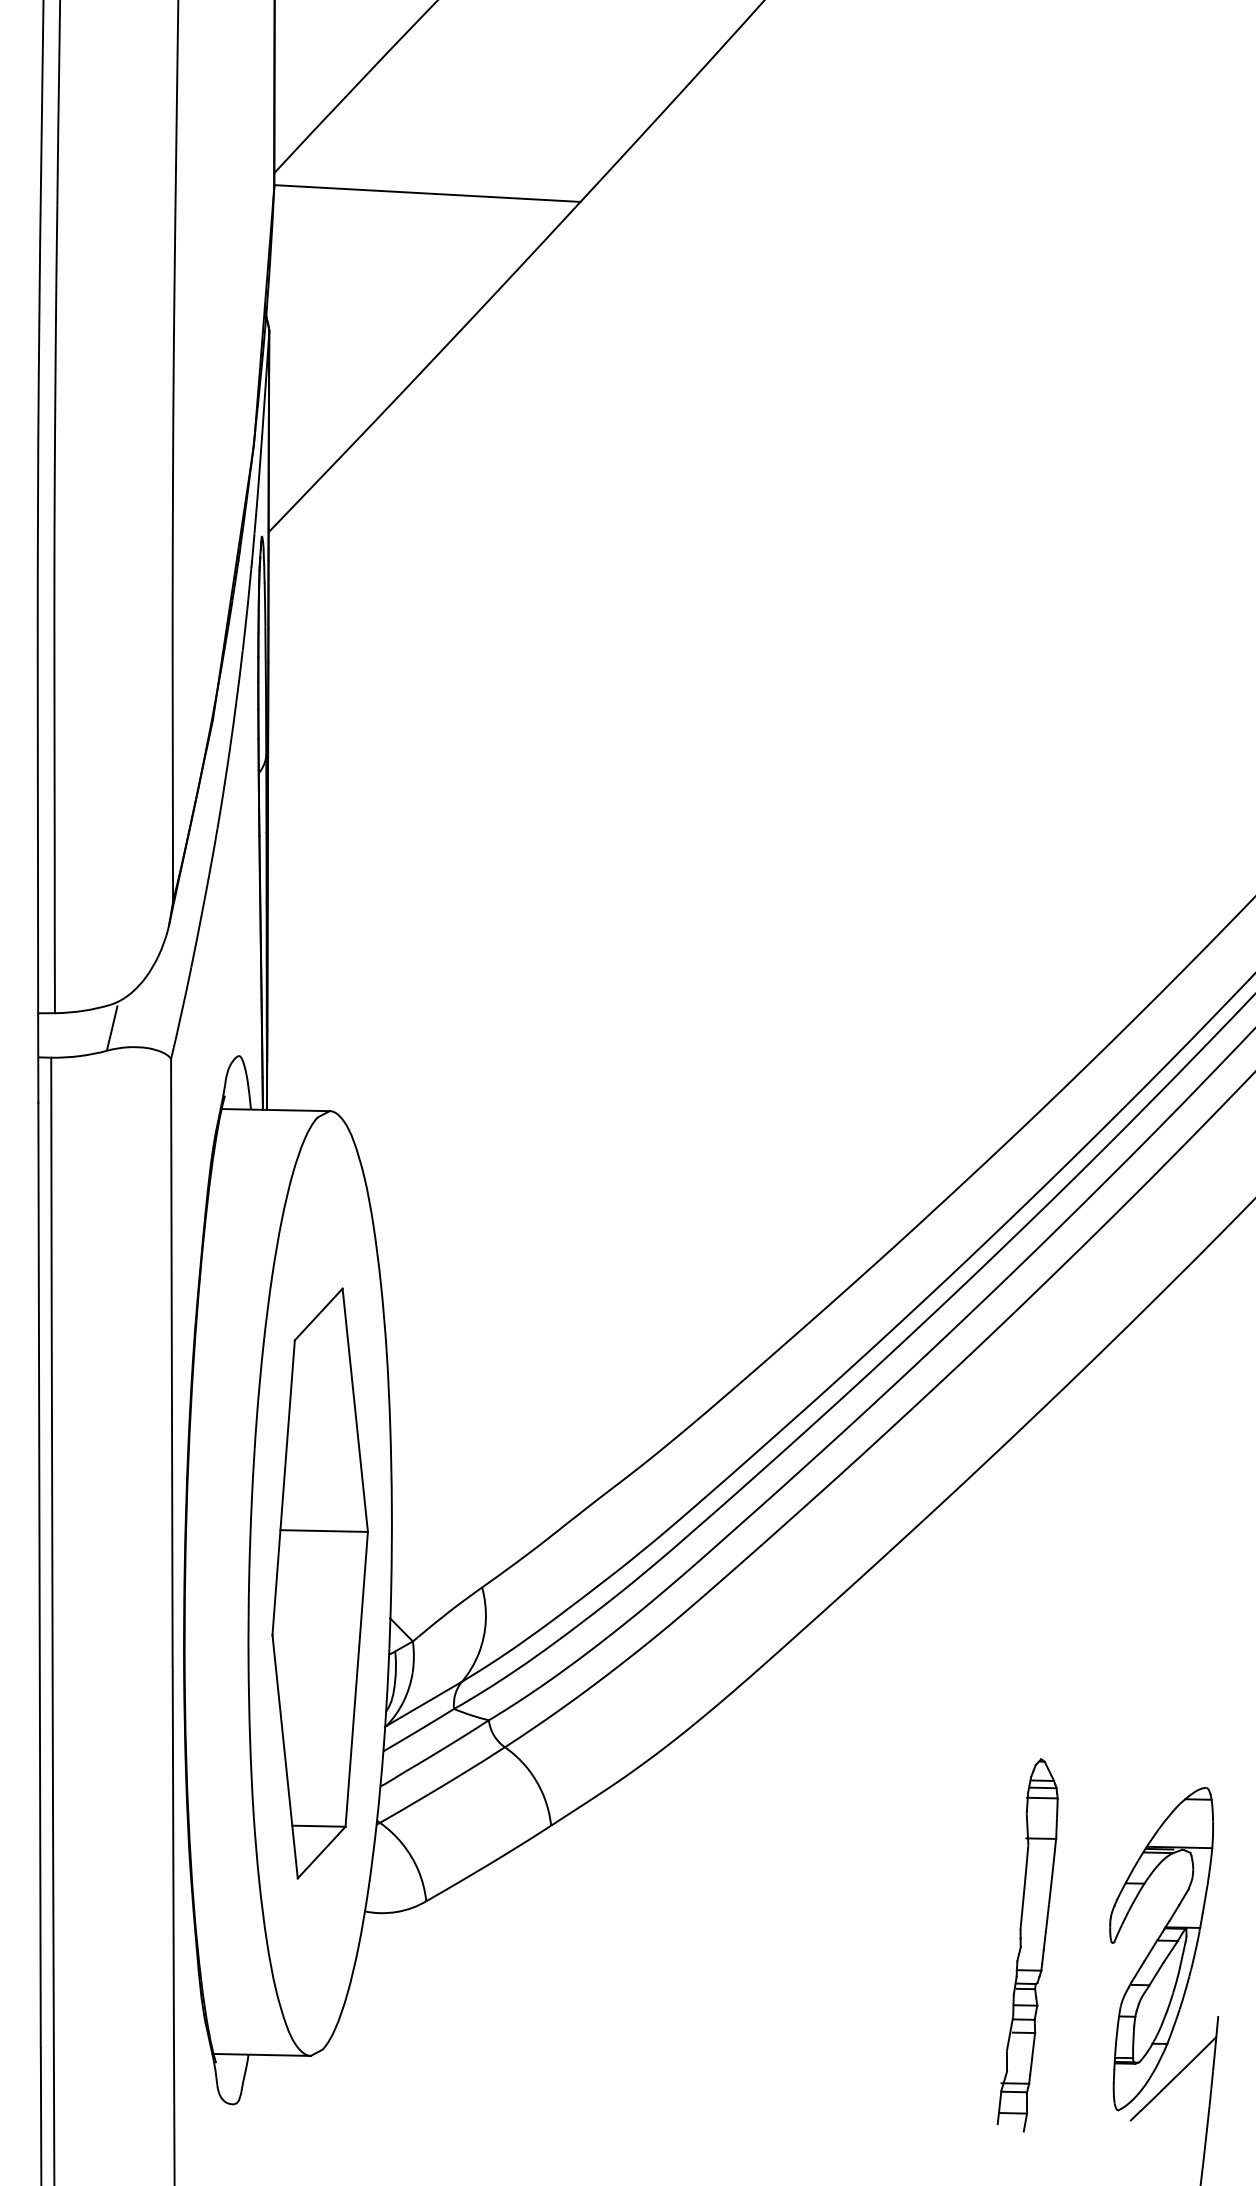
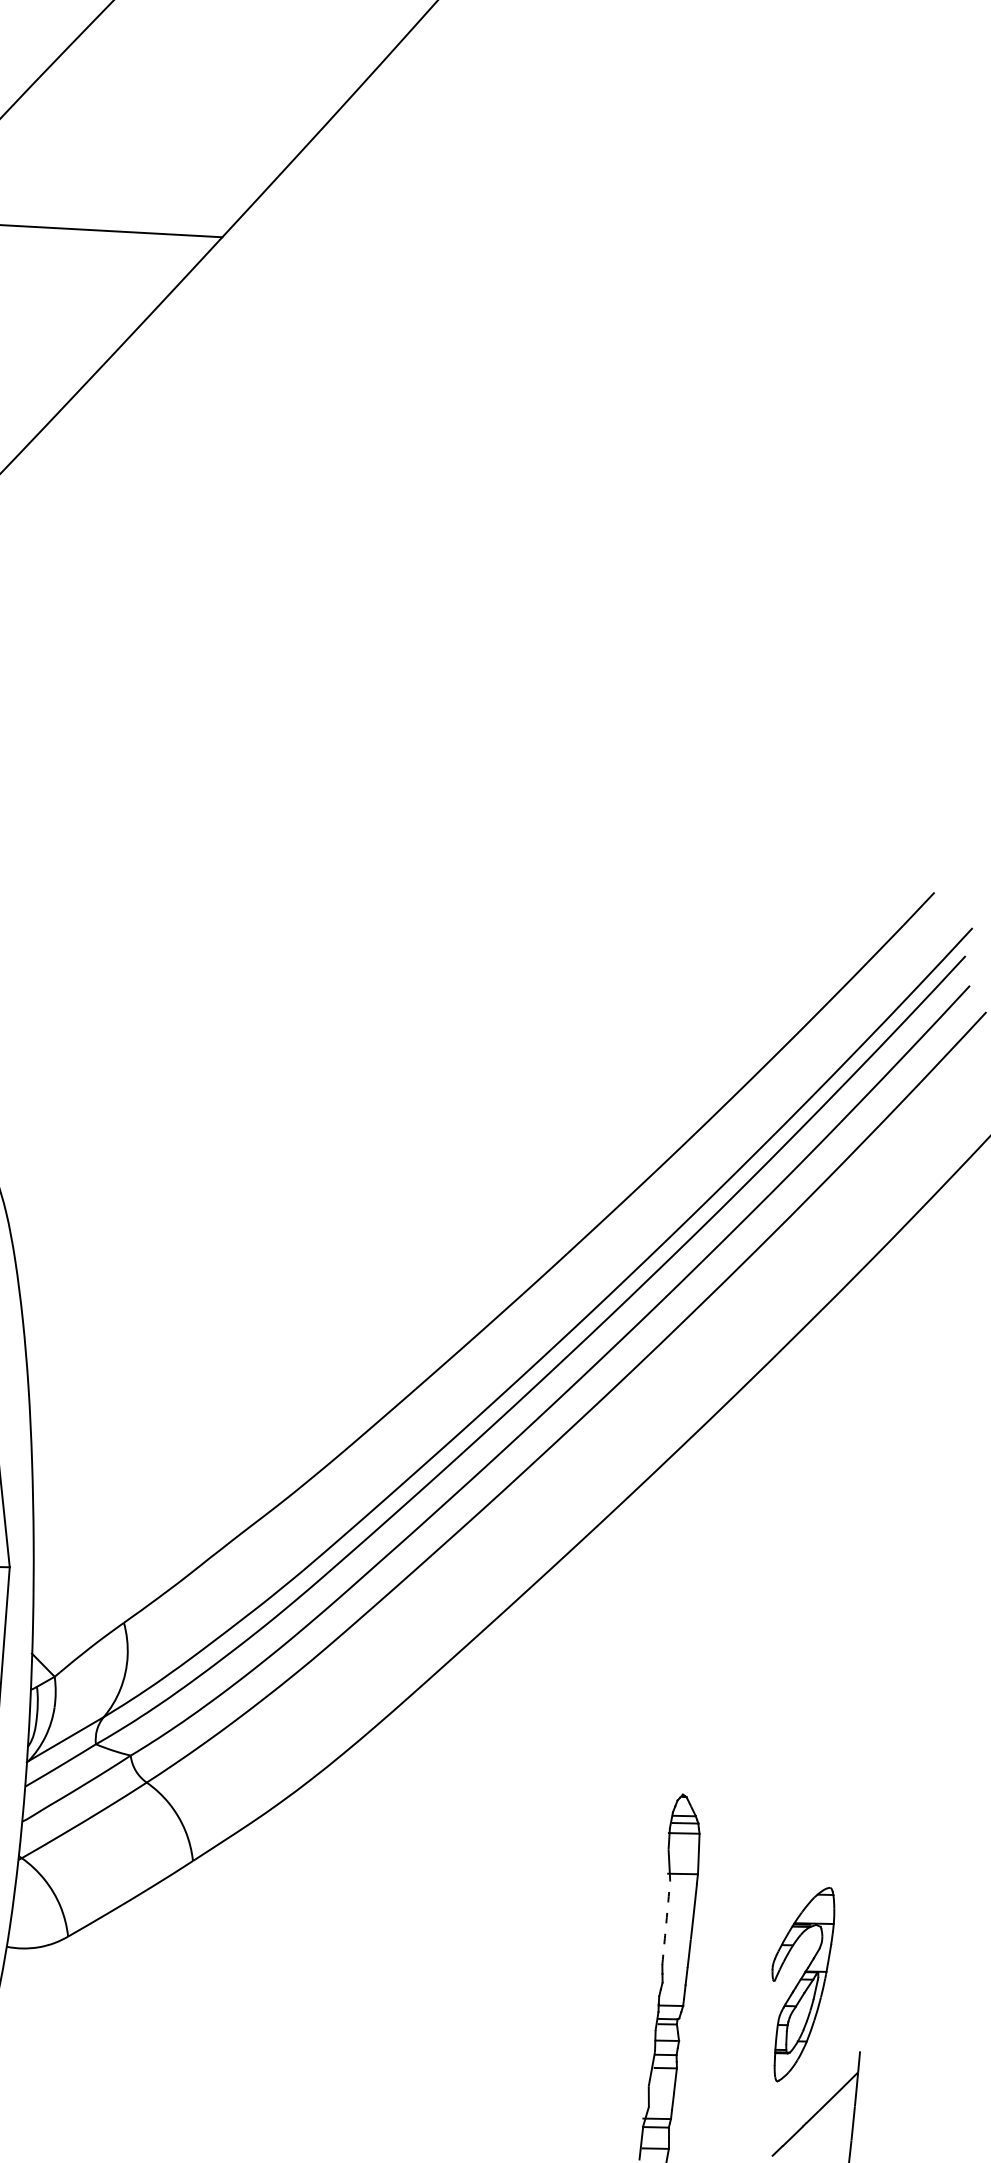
arc: (1024, 1887) -> (666, 1922), solid -> dashed
part: (1161, 1949) -> (803, 1984), size x0.6

